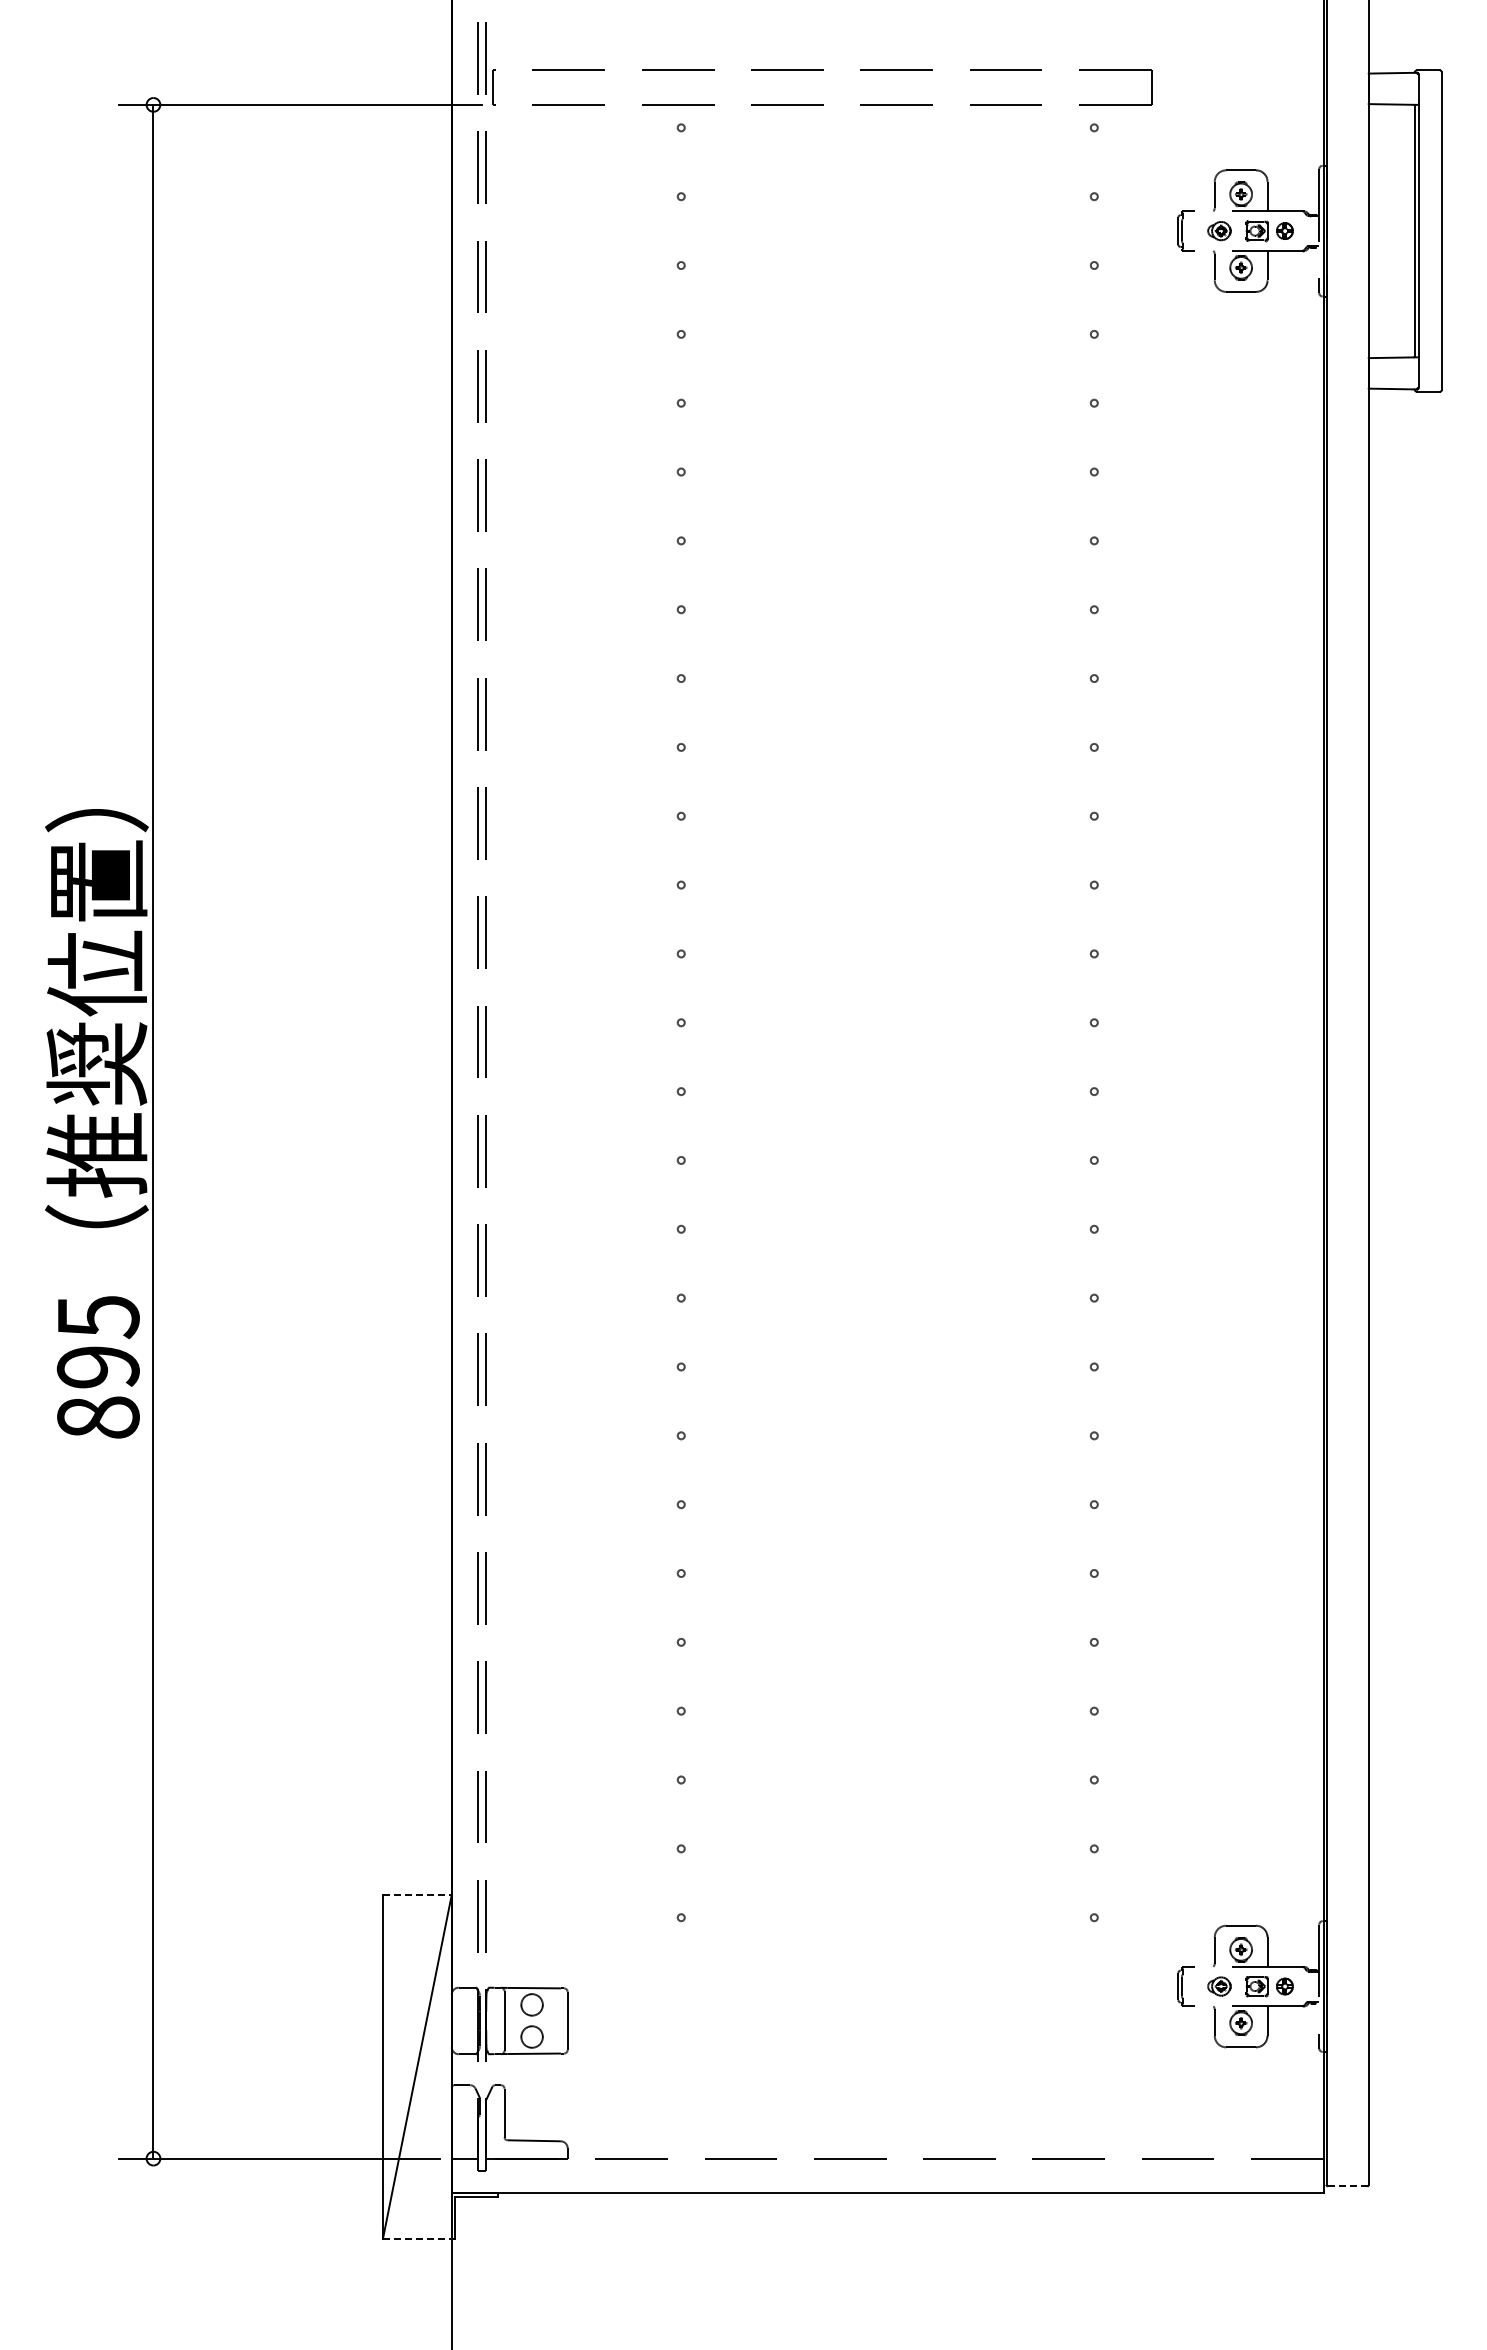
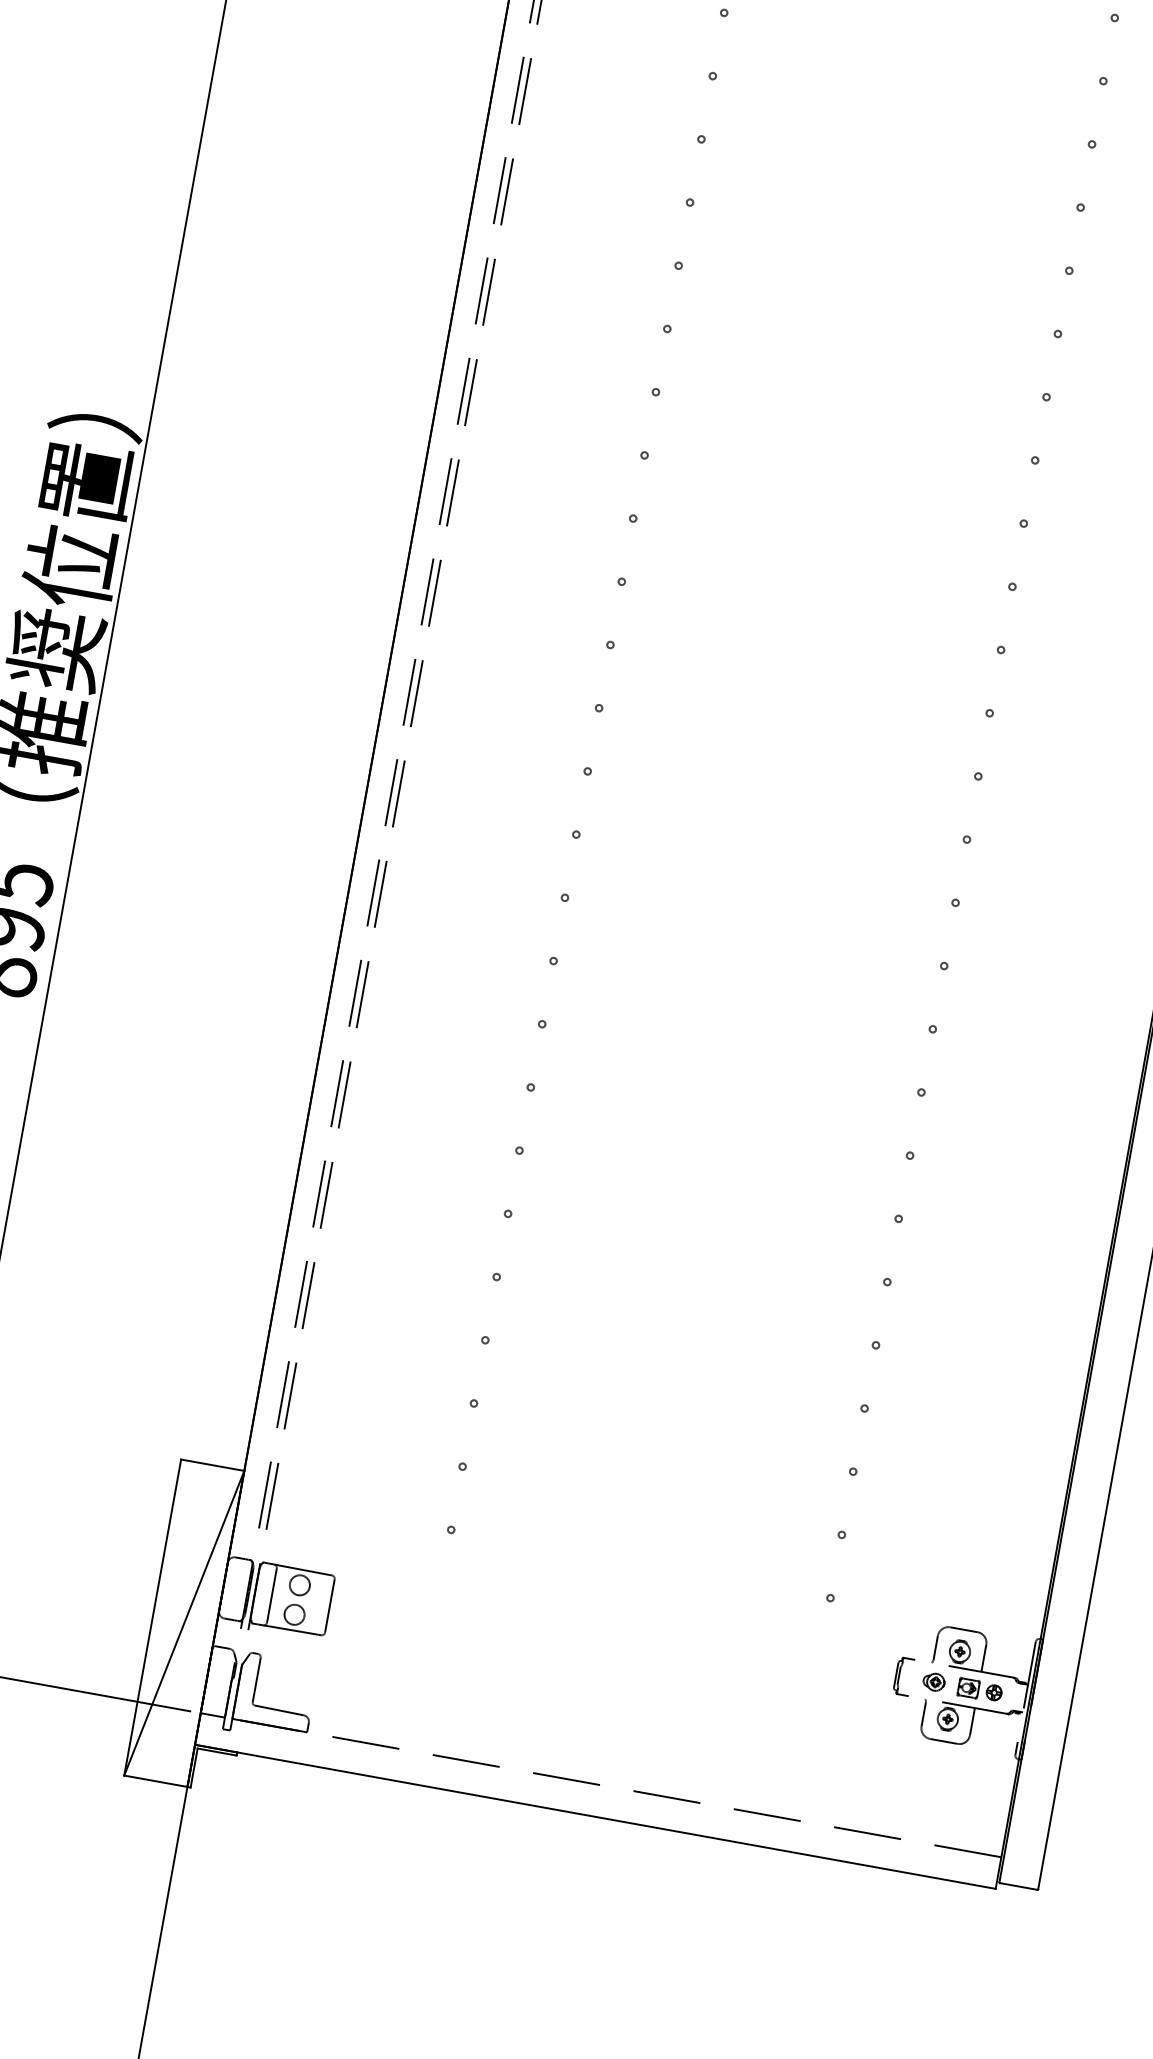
line: (417, 1894) -> (212, 1465), dashed -> solid
line: (1347, 2186) -> (1018, 1886), dashed -> solid
line: (417, 2238) -> (156, 1780), dashed -> solid

